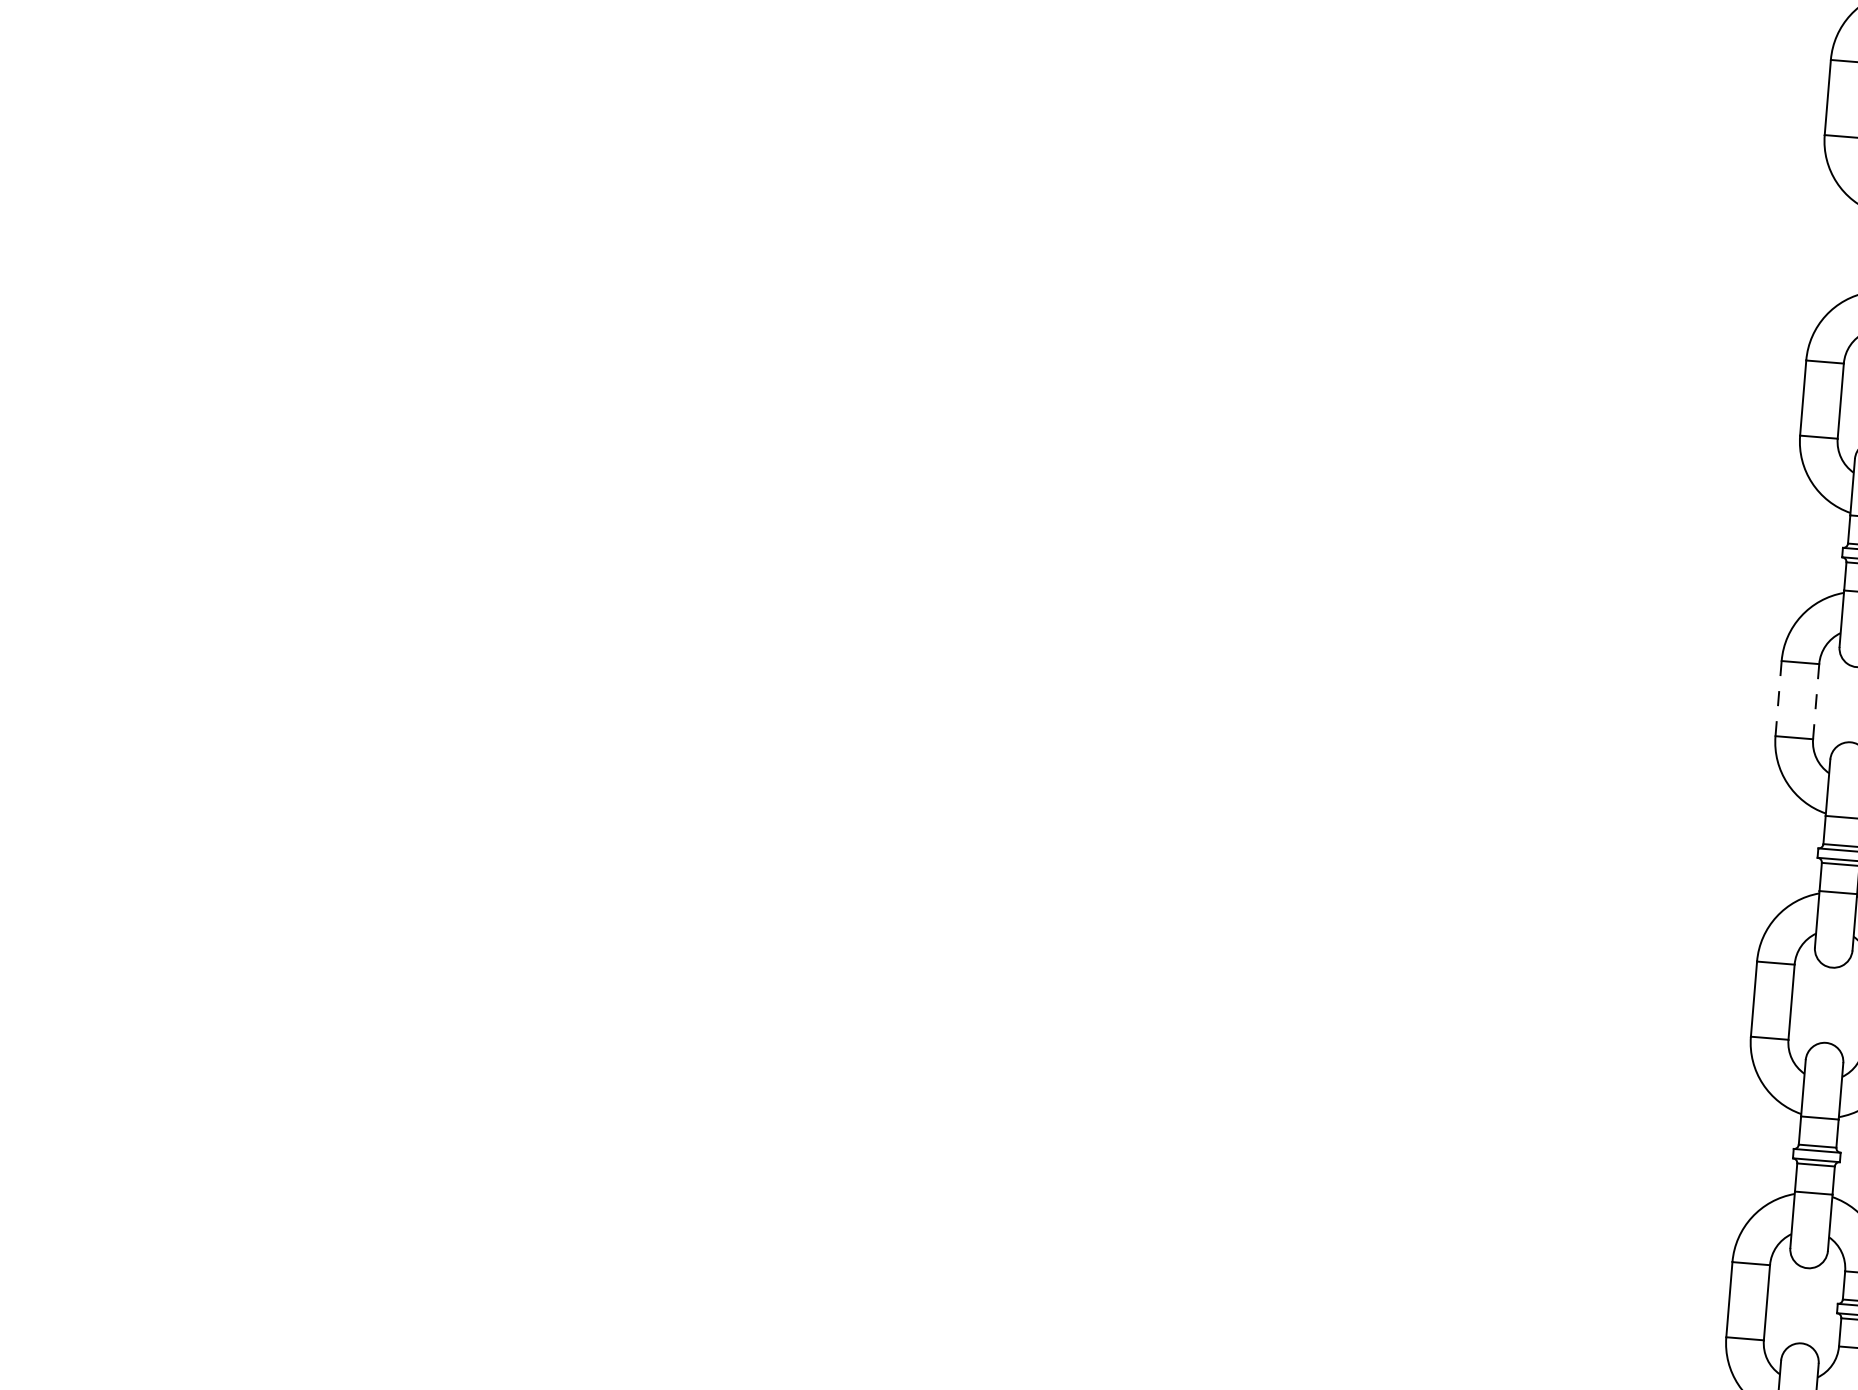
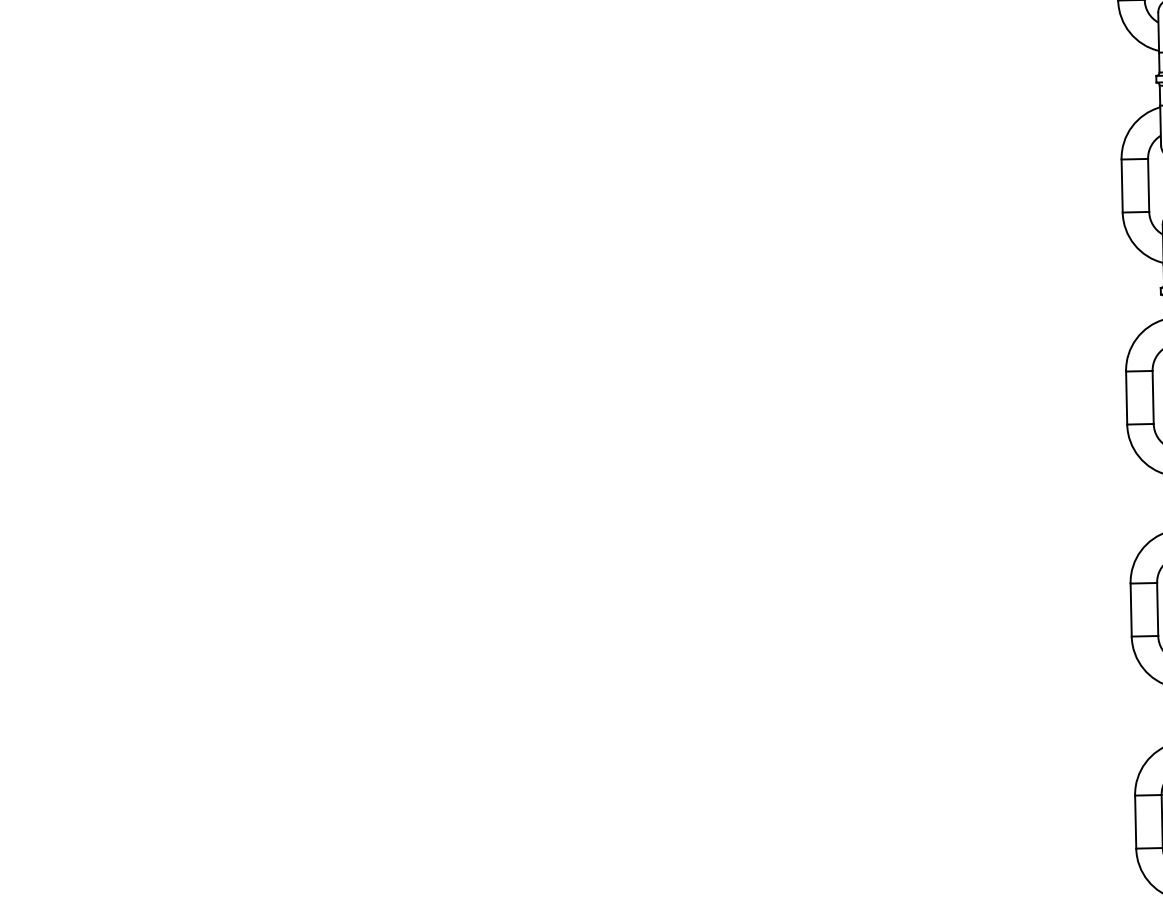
line: (1778, 698) -> (1126, 397), dashed -> solid
line: (1816, 701) -> (1153, 397), dashed -> solid

